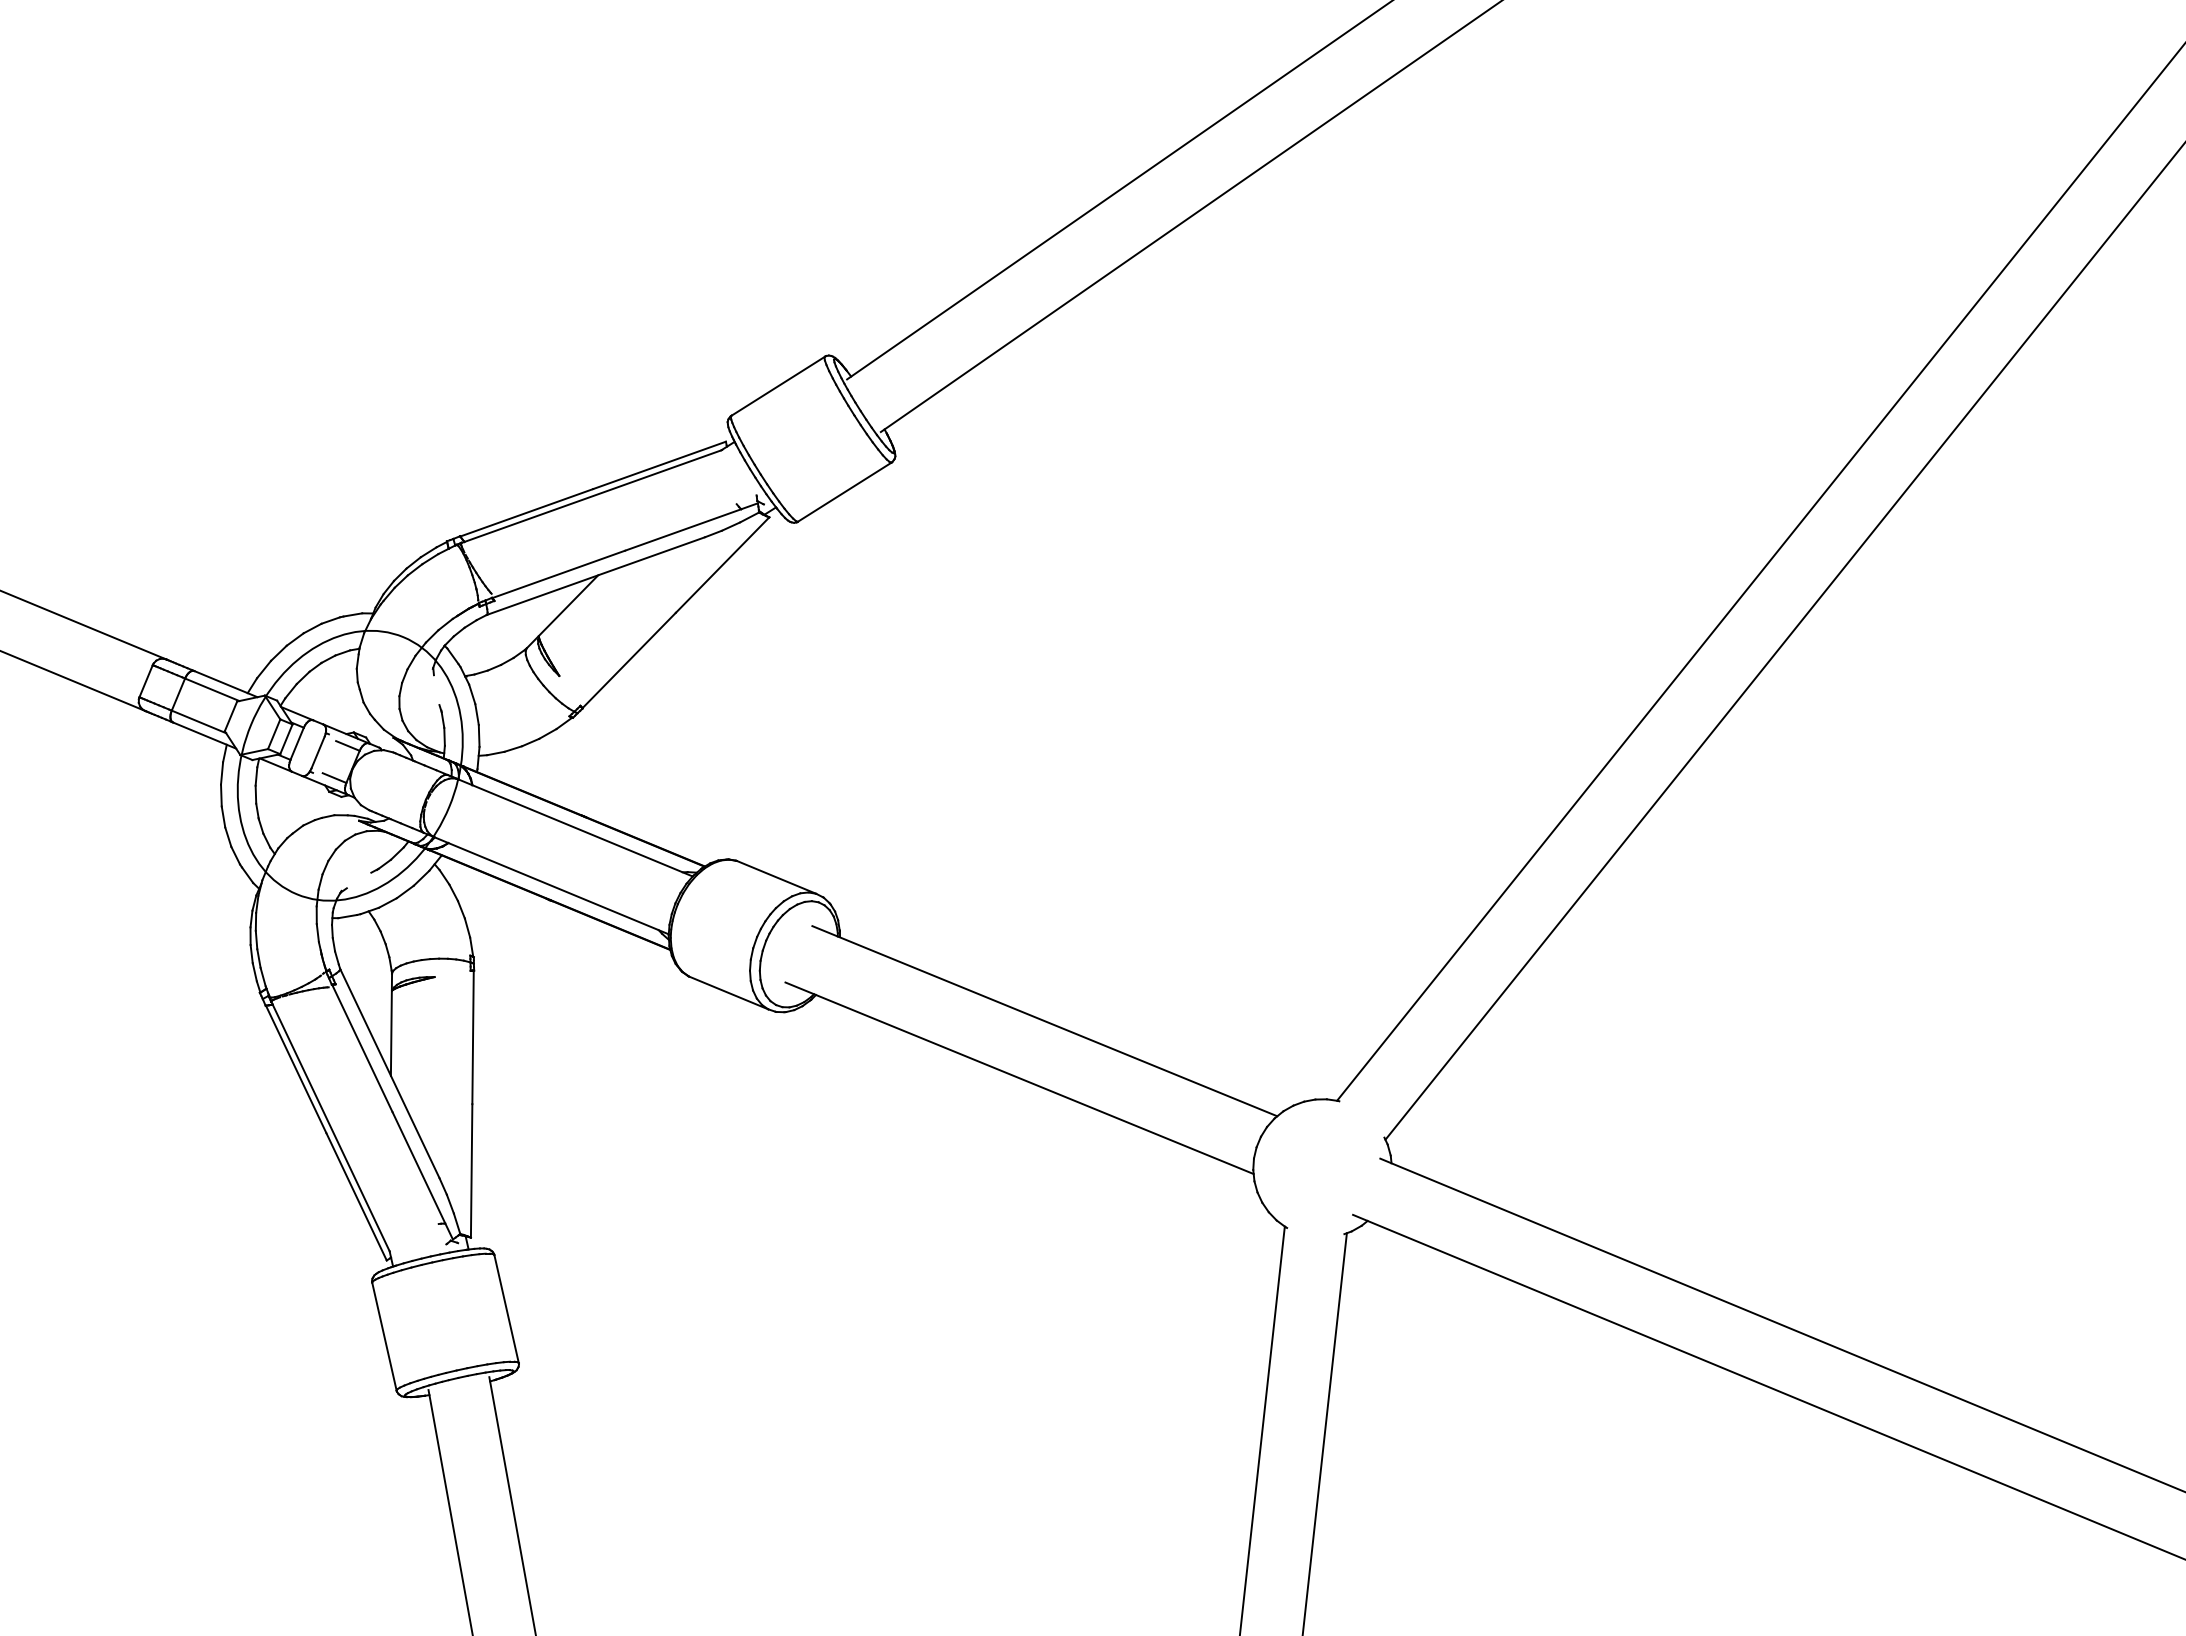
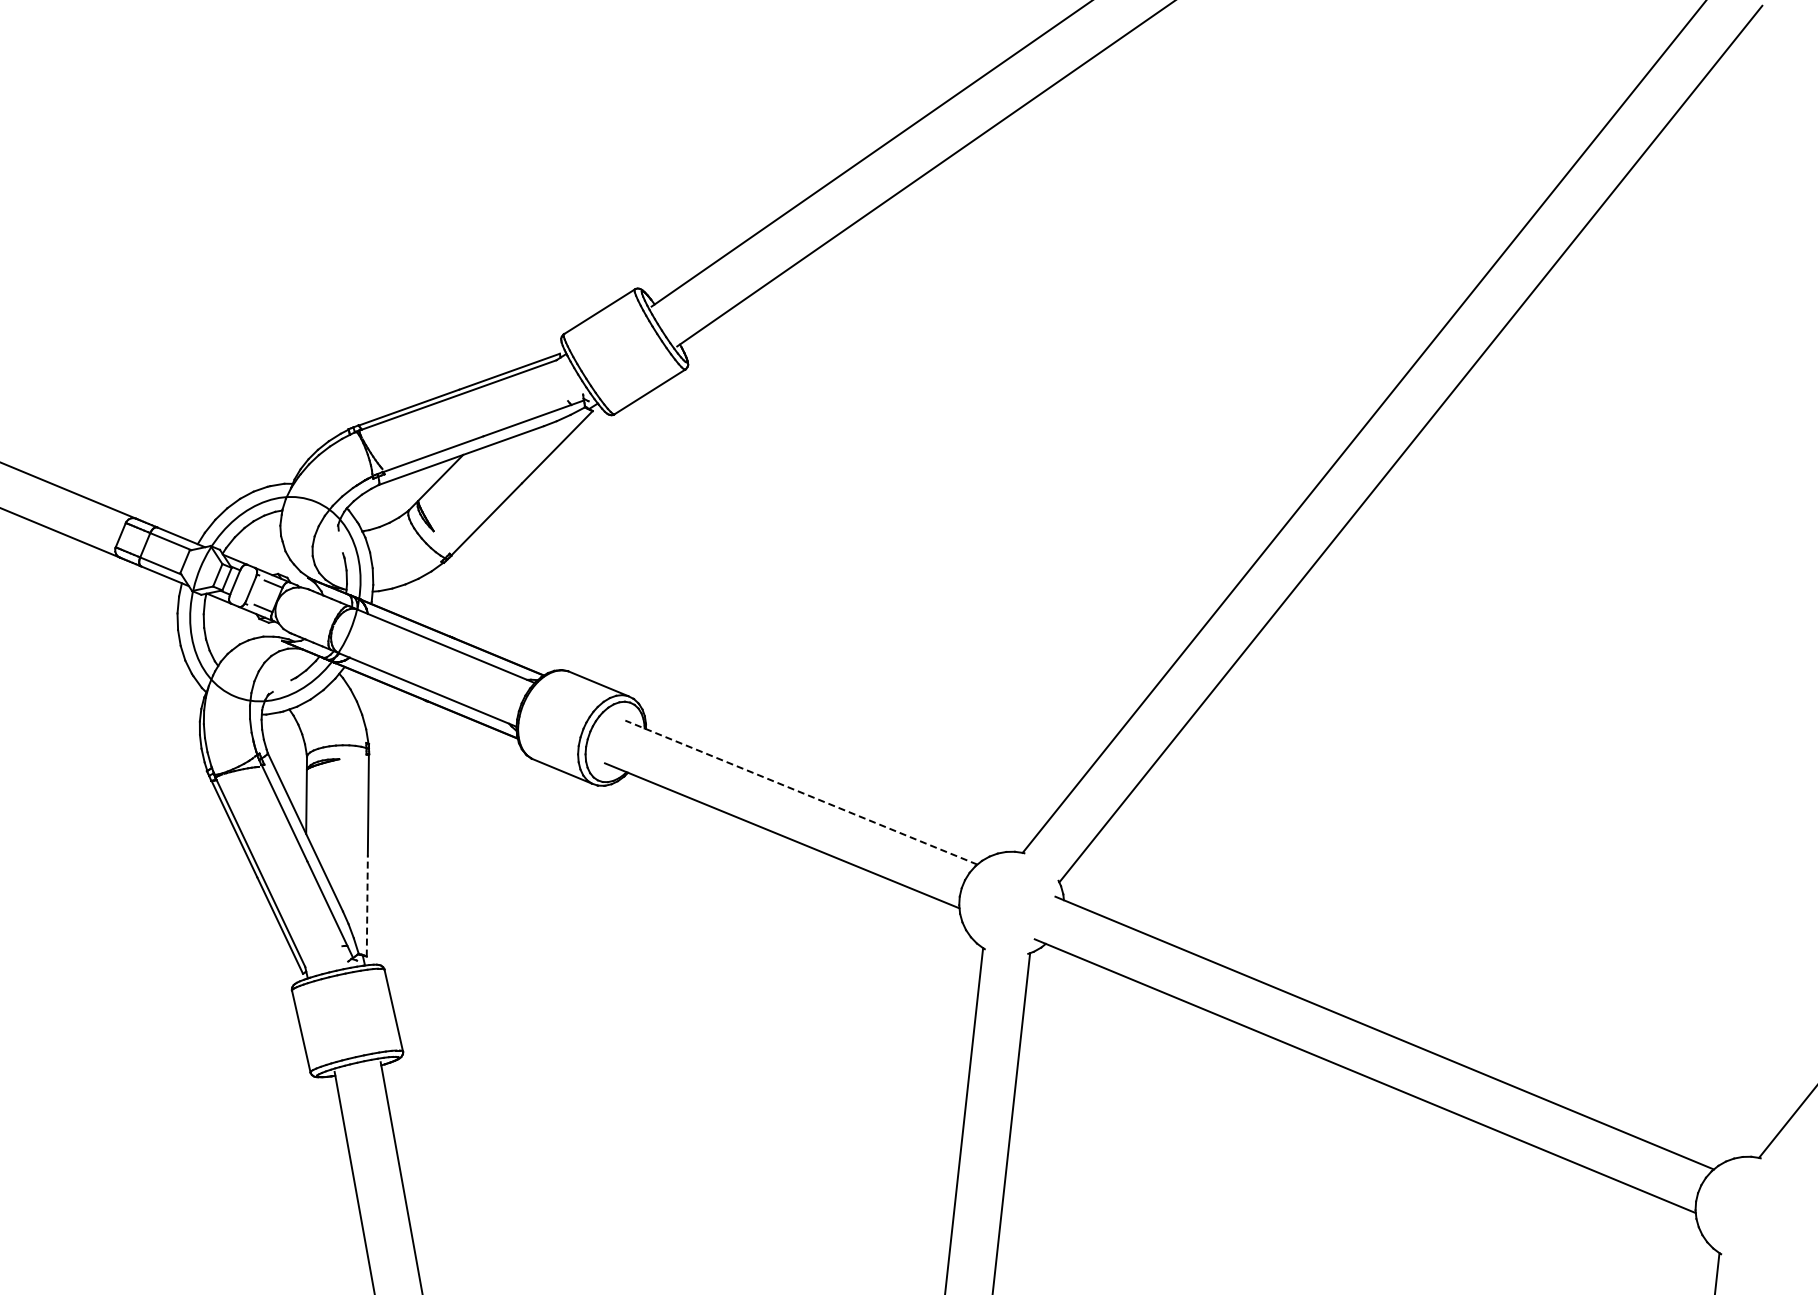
line: (1043, 1021) -> (800, 792), solid -> dashed
line: (471, 1171) -> (367, 906), solid -> dashed

